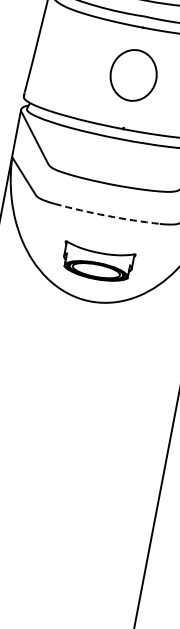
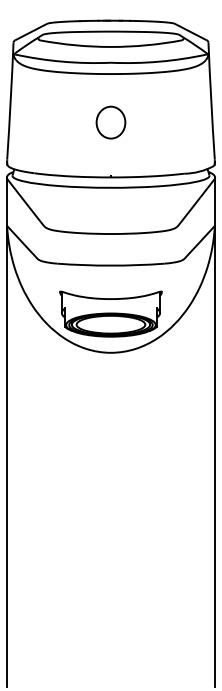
part: (133, 75) -> (110, 122), size x0.62
arc: (106, 215) -> (110, 265), dashed -> solid
part: (97, 262) -> (110, 313), size x1.43

